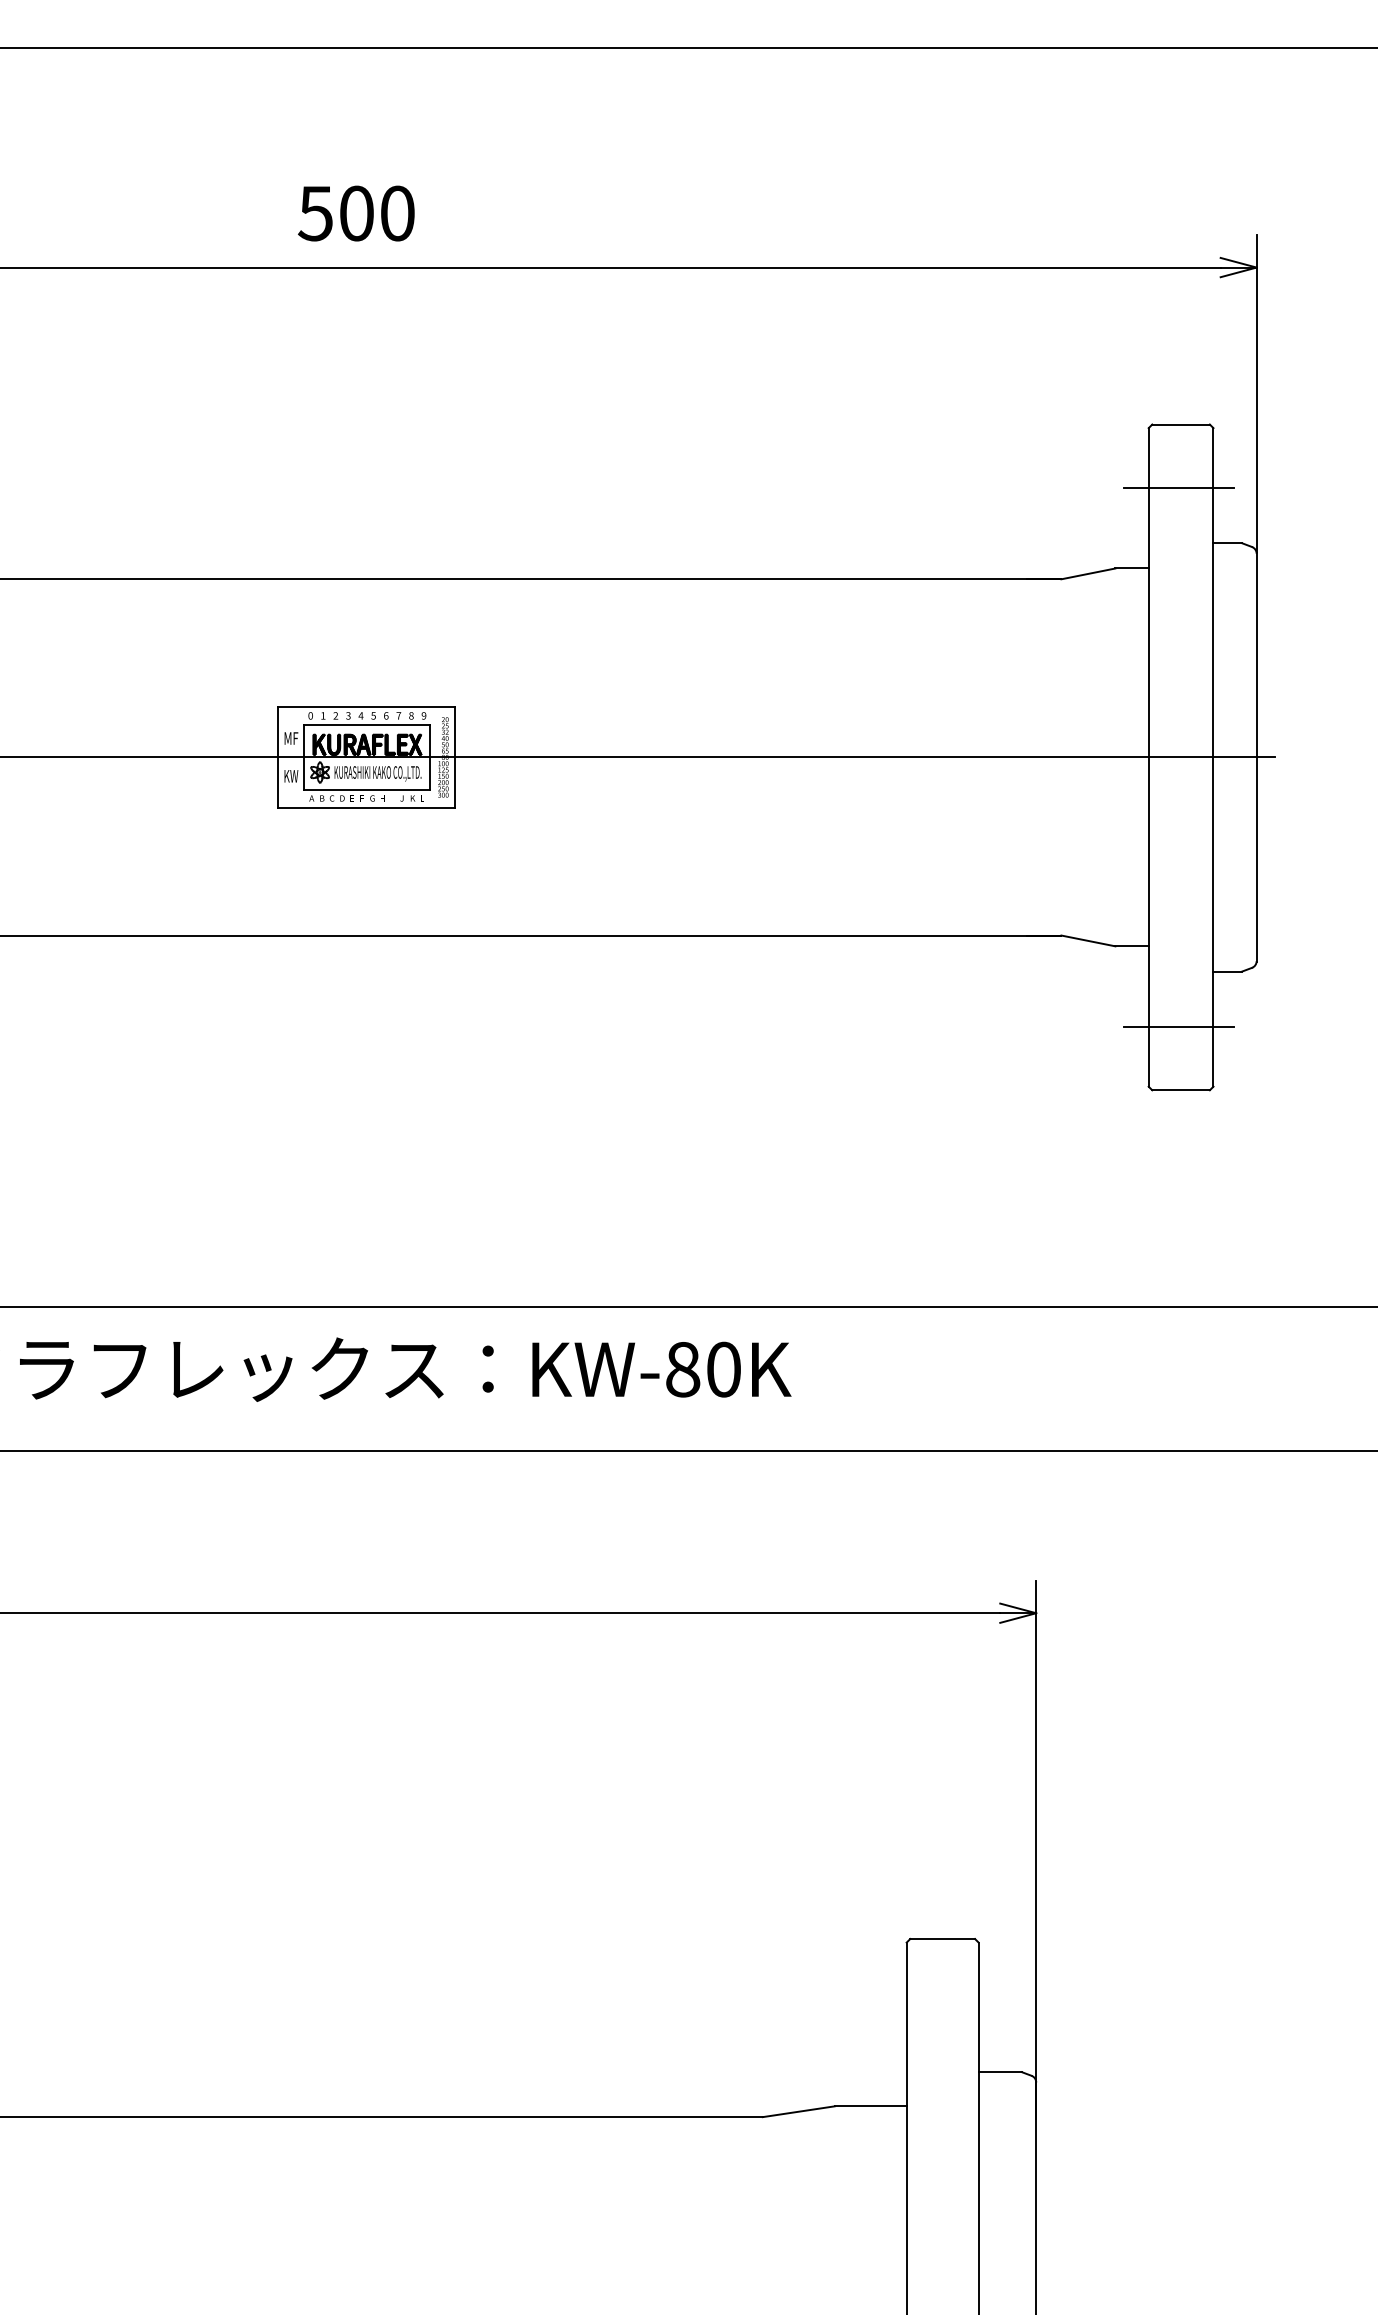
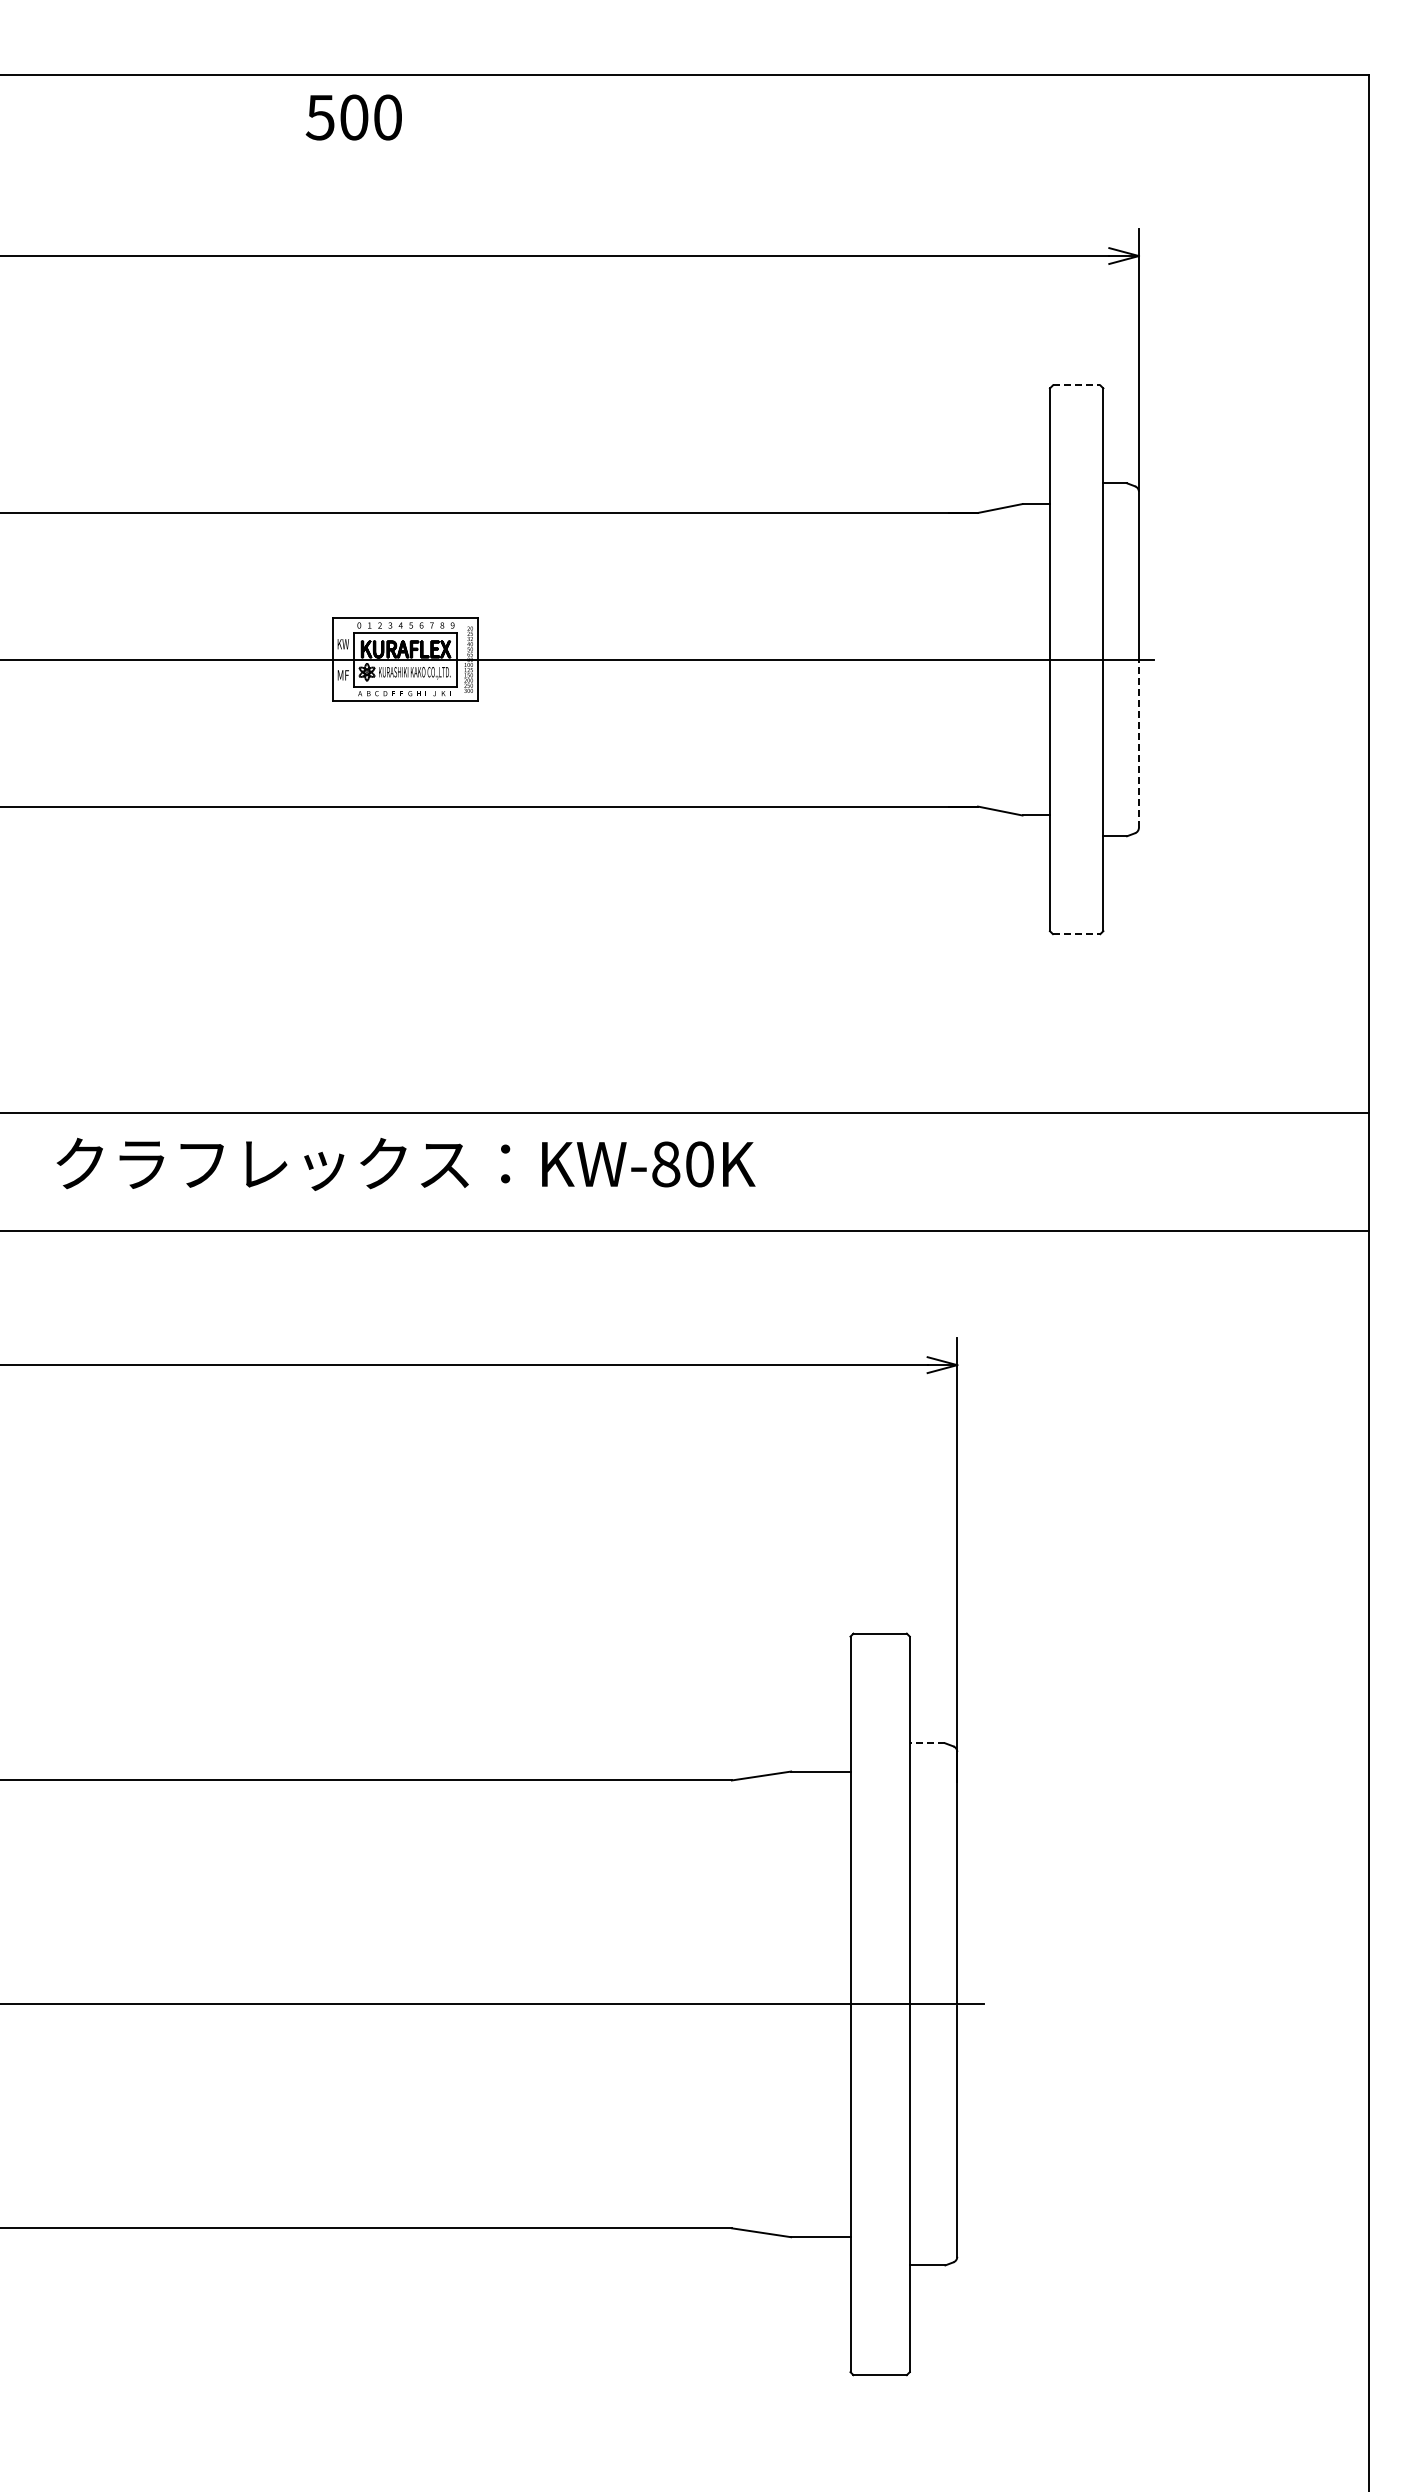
text: (355, 213) -> (353, 117), moved
line: (1180, 424) -> (1076, 385), solid -> dashed
line: (1178, 487) -> (1074, 437), removed
text: (291, 738) -> (343, 644), MF -> KW
text: (291, 776) -> (343, 675), KW -> MF
line: (1256, 858) -> (1138, 743), solid -> dashed
line: (1178, 1027) -> (1074, 882), removed
line: (1180, 1090) -> (1076, 934), solid -> dashed
line: (1000, 2072) -> (927, 1743), solid -> dashed

